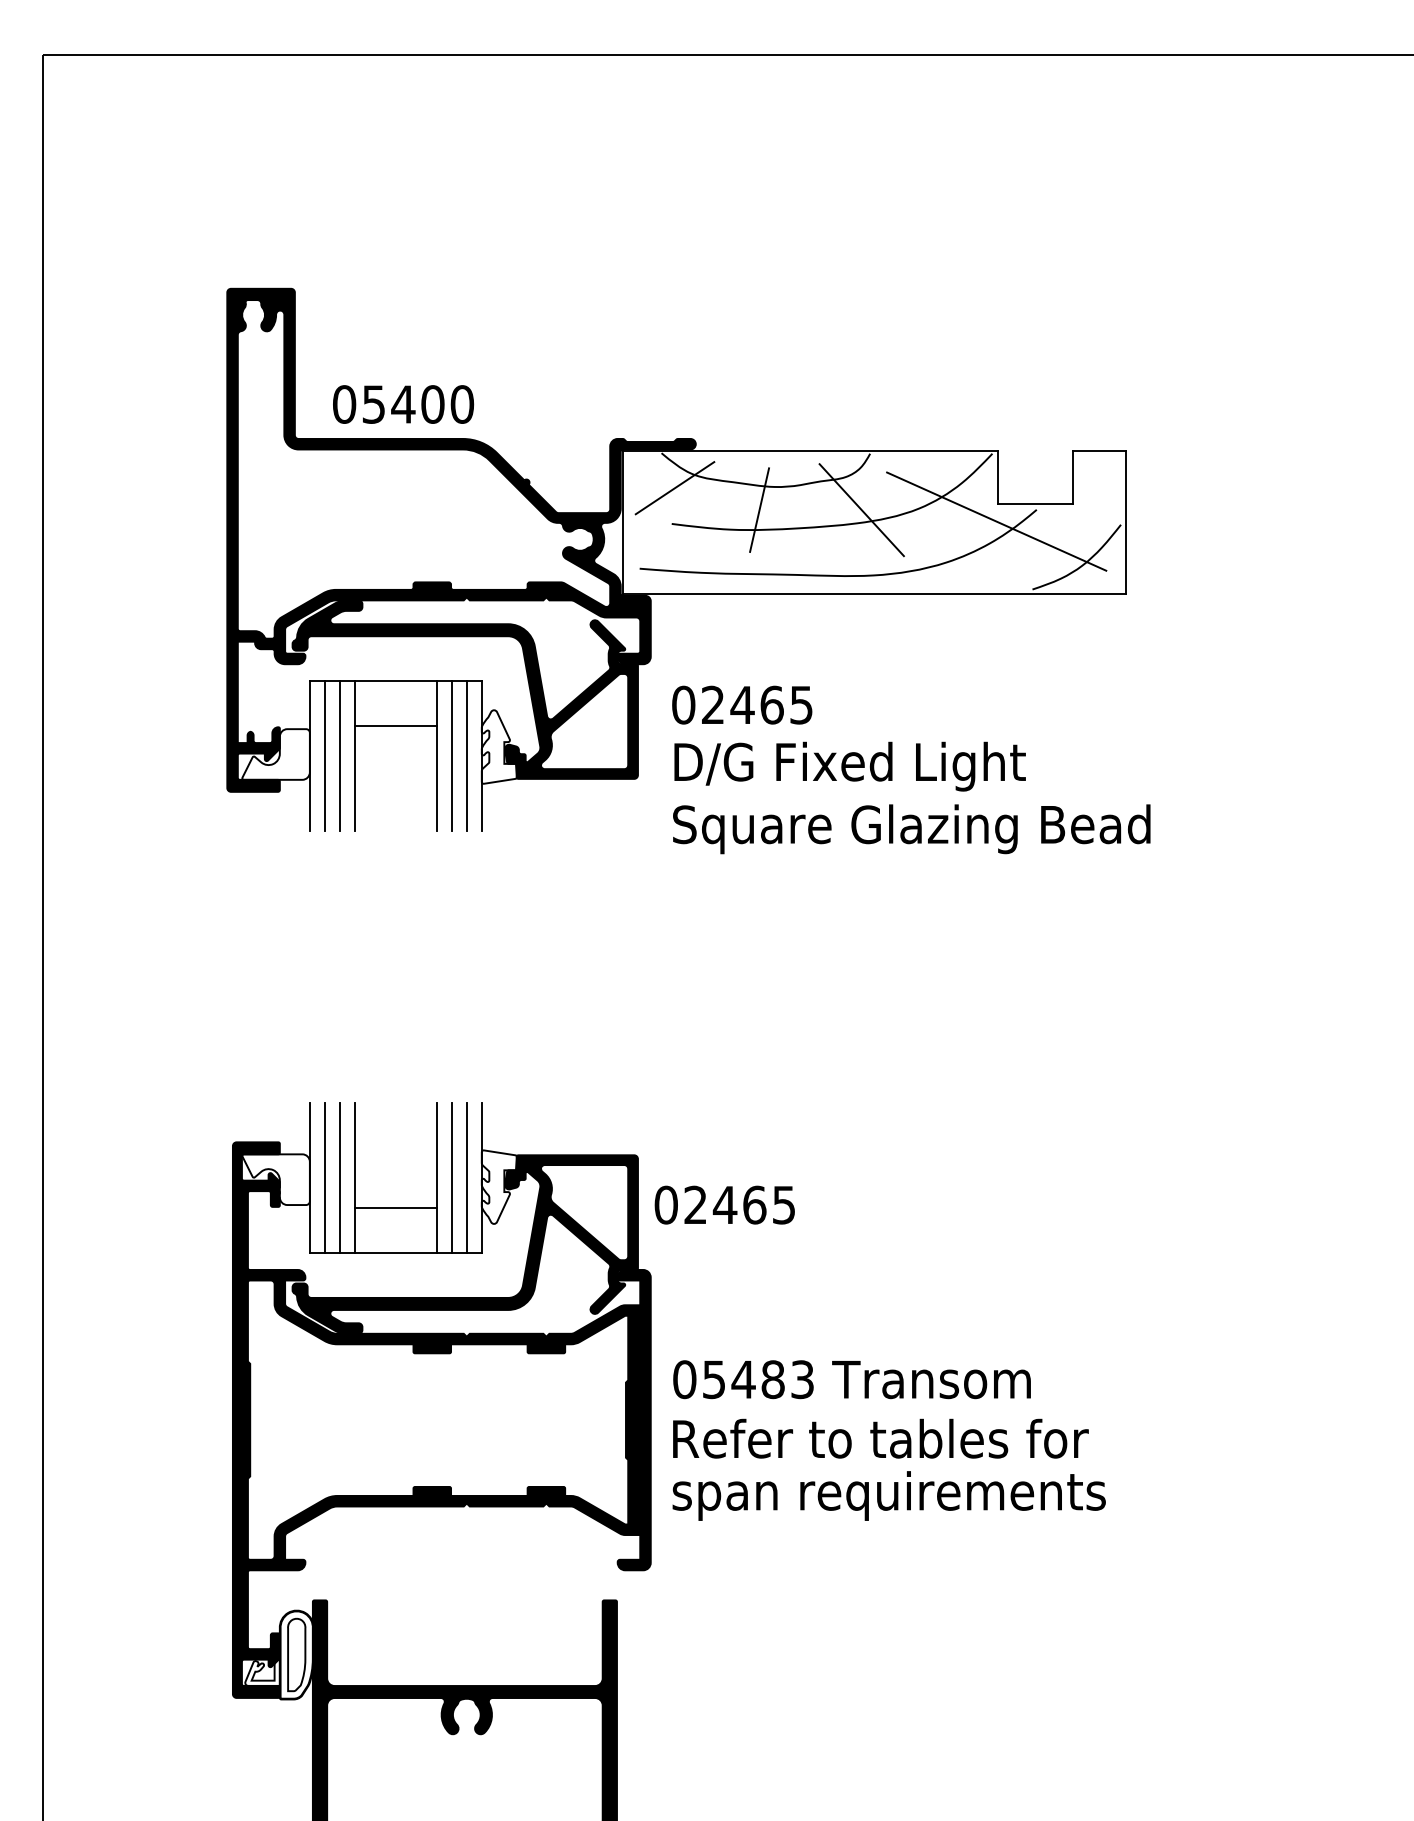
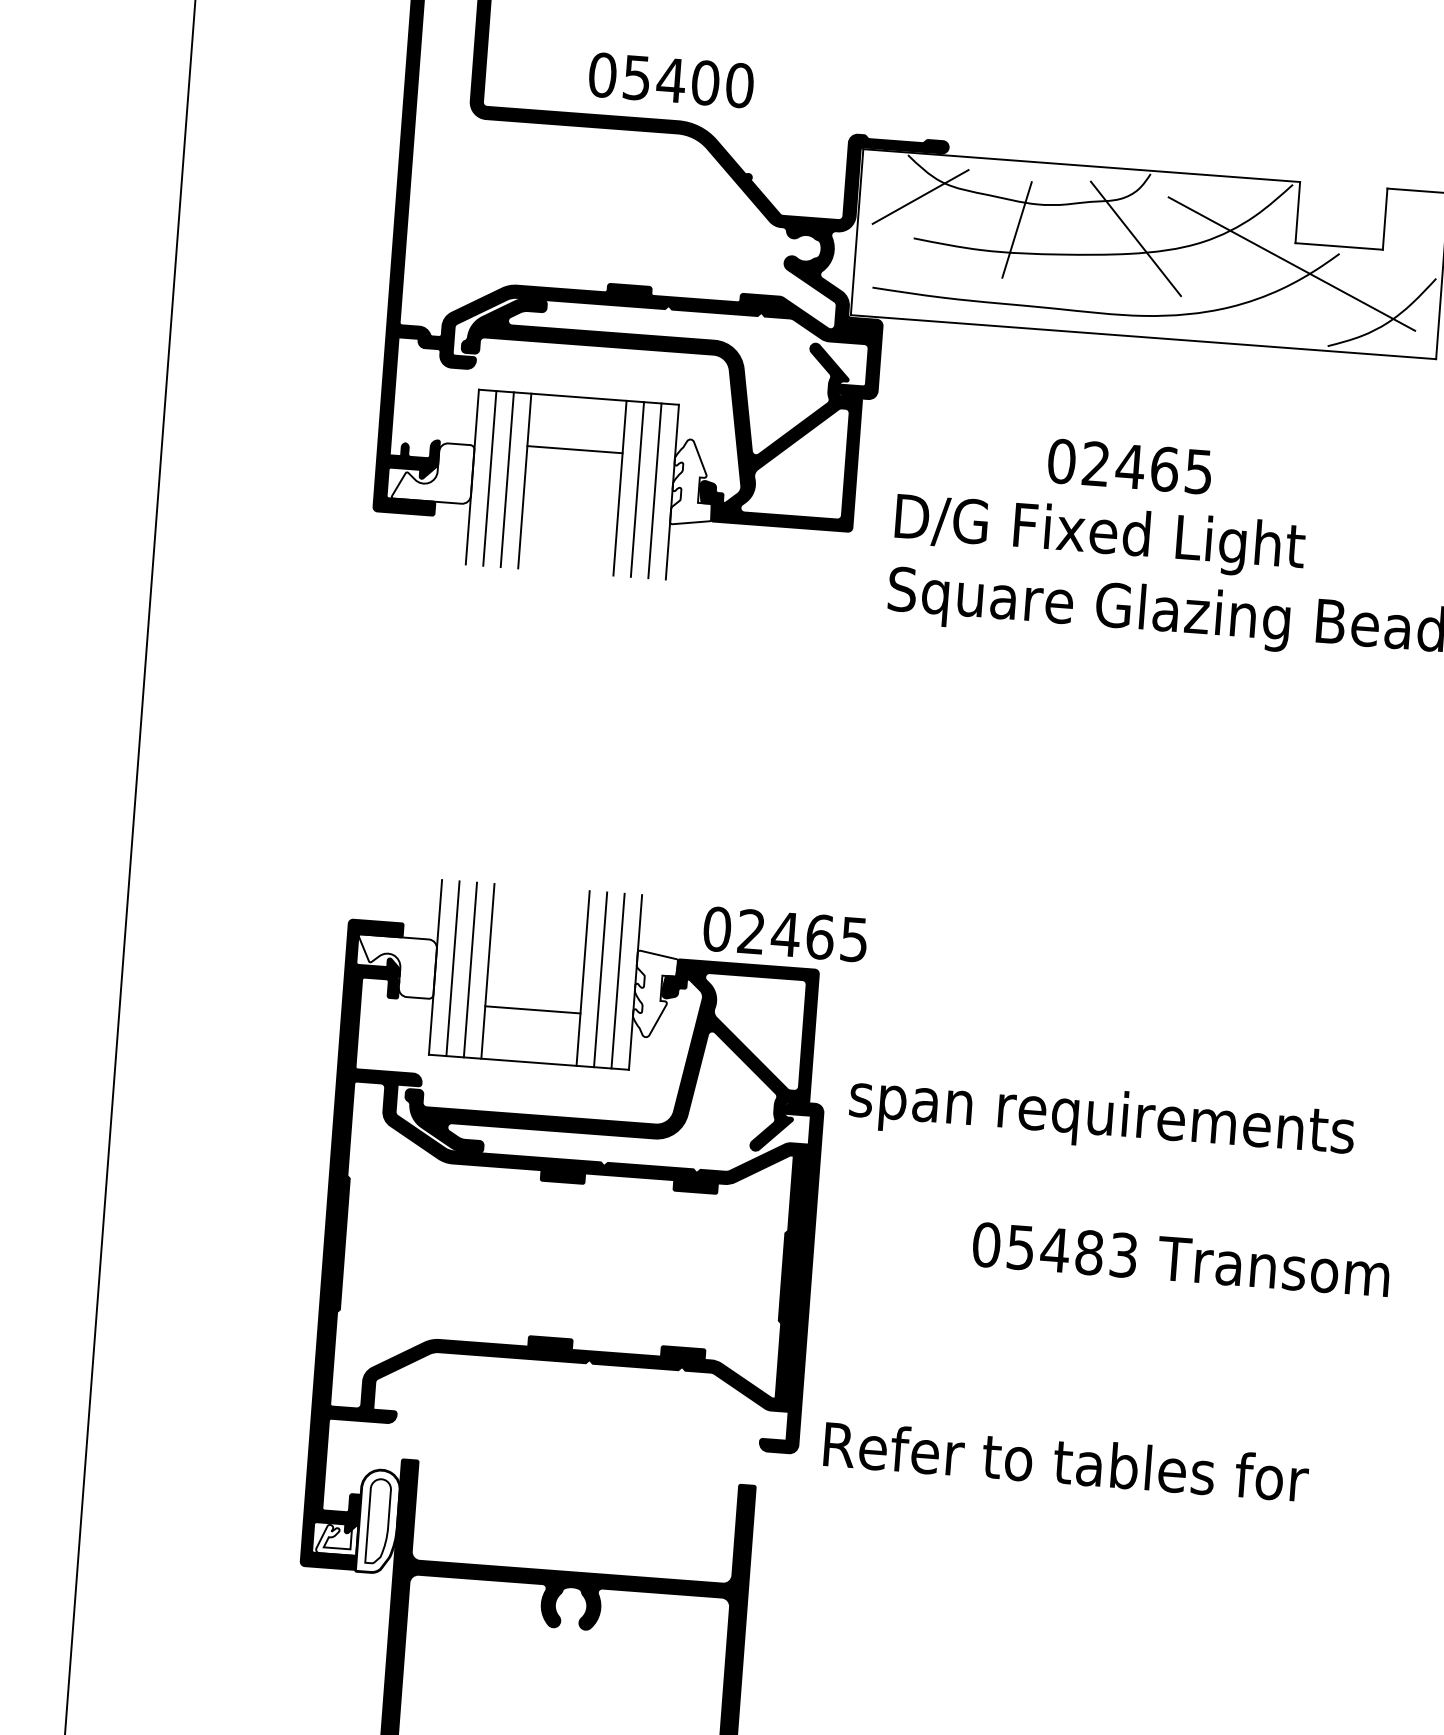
text: (403, 404) -> (671, 80), moved
text: (742, 704) -> (1130, 465), moved
text: (724, 1204) -> (785, 933), moved
text: (851, 1379) -> (1180, 1259), moved
text: (880, 1438) -> (1065, 1461), moved
text: (888, 1495) -> (1101, 1117), moved

